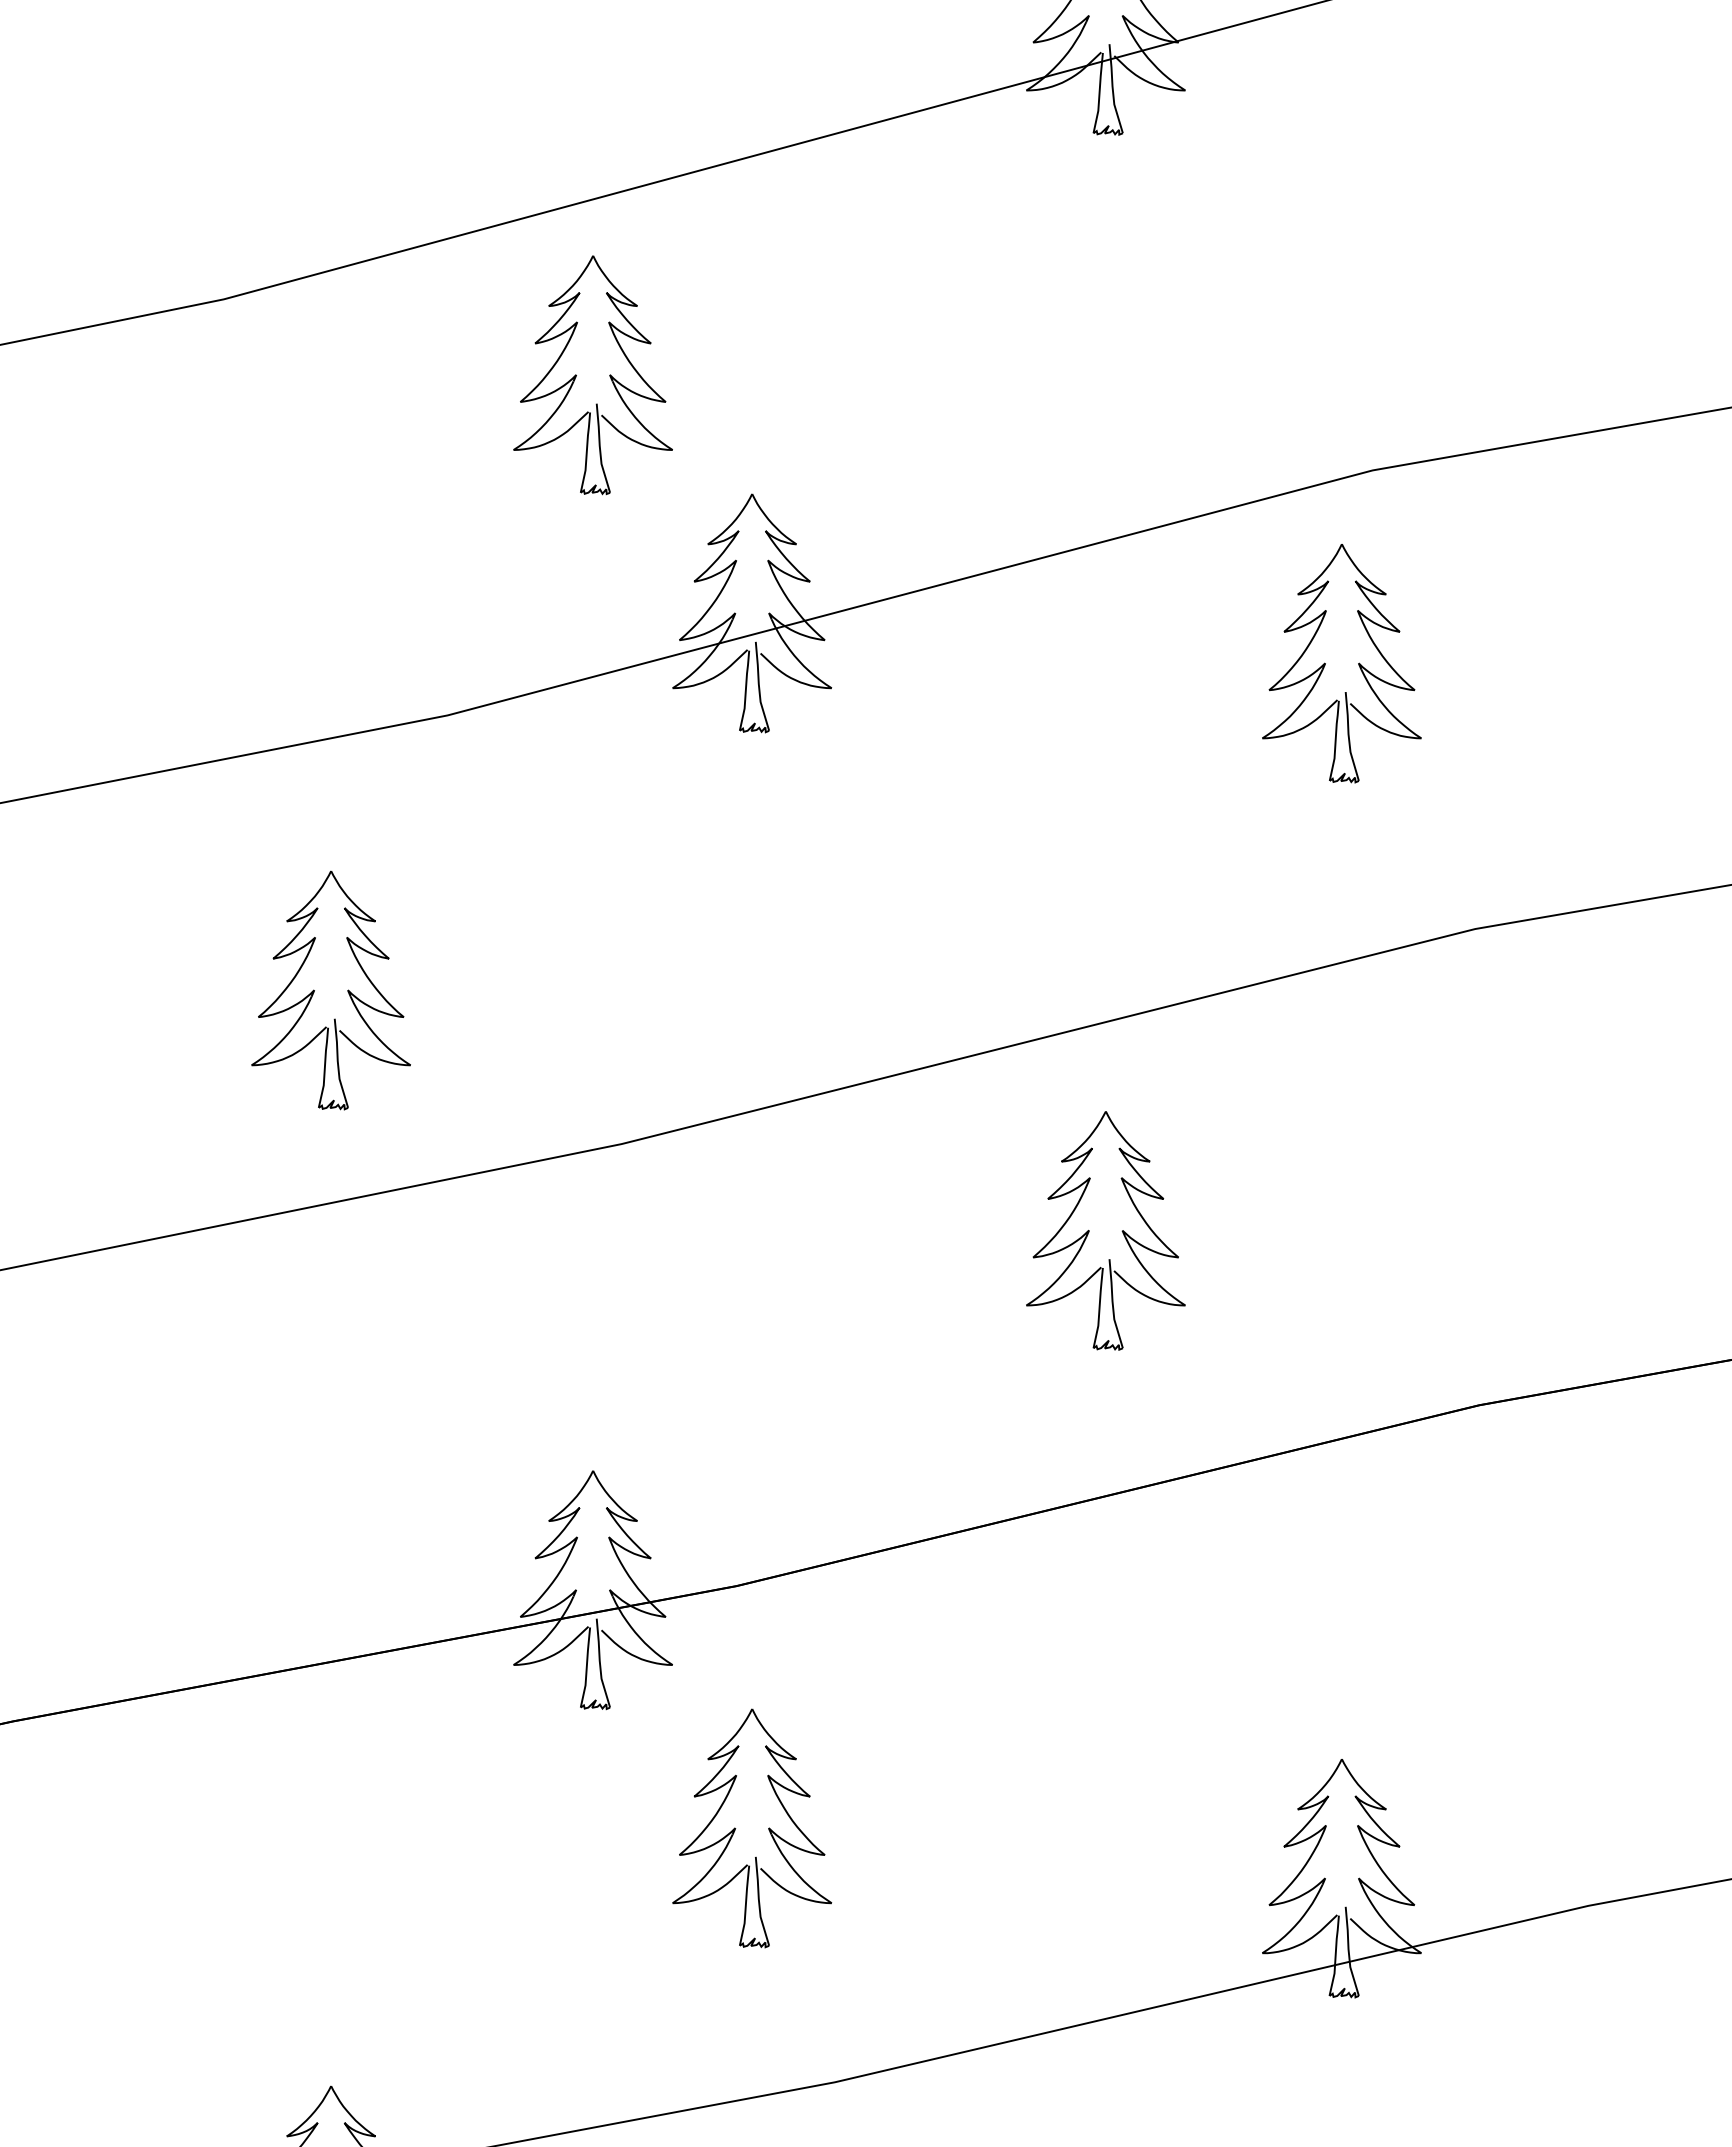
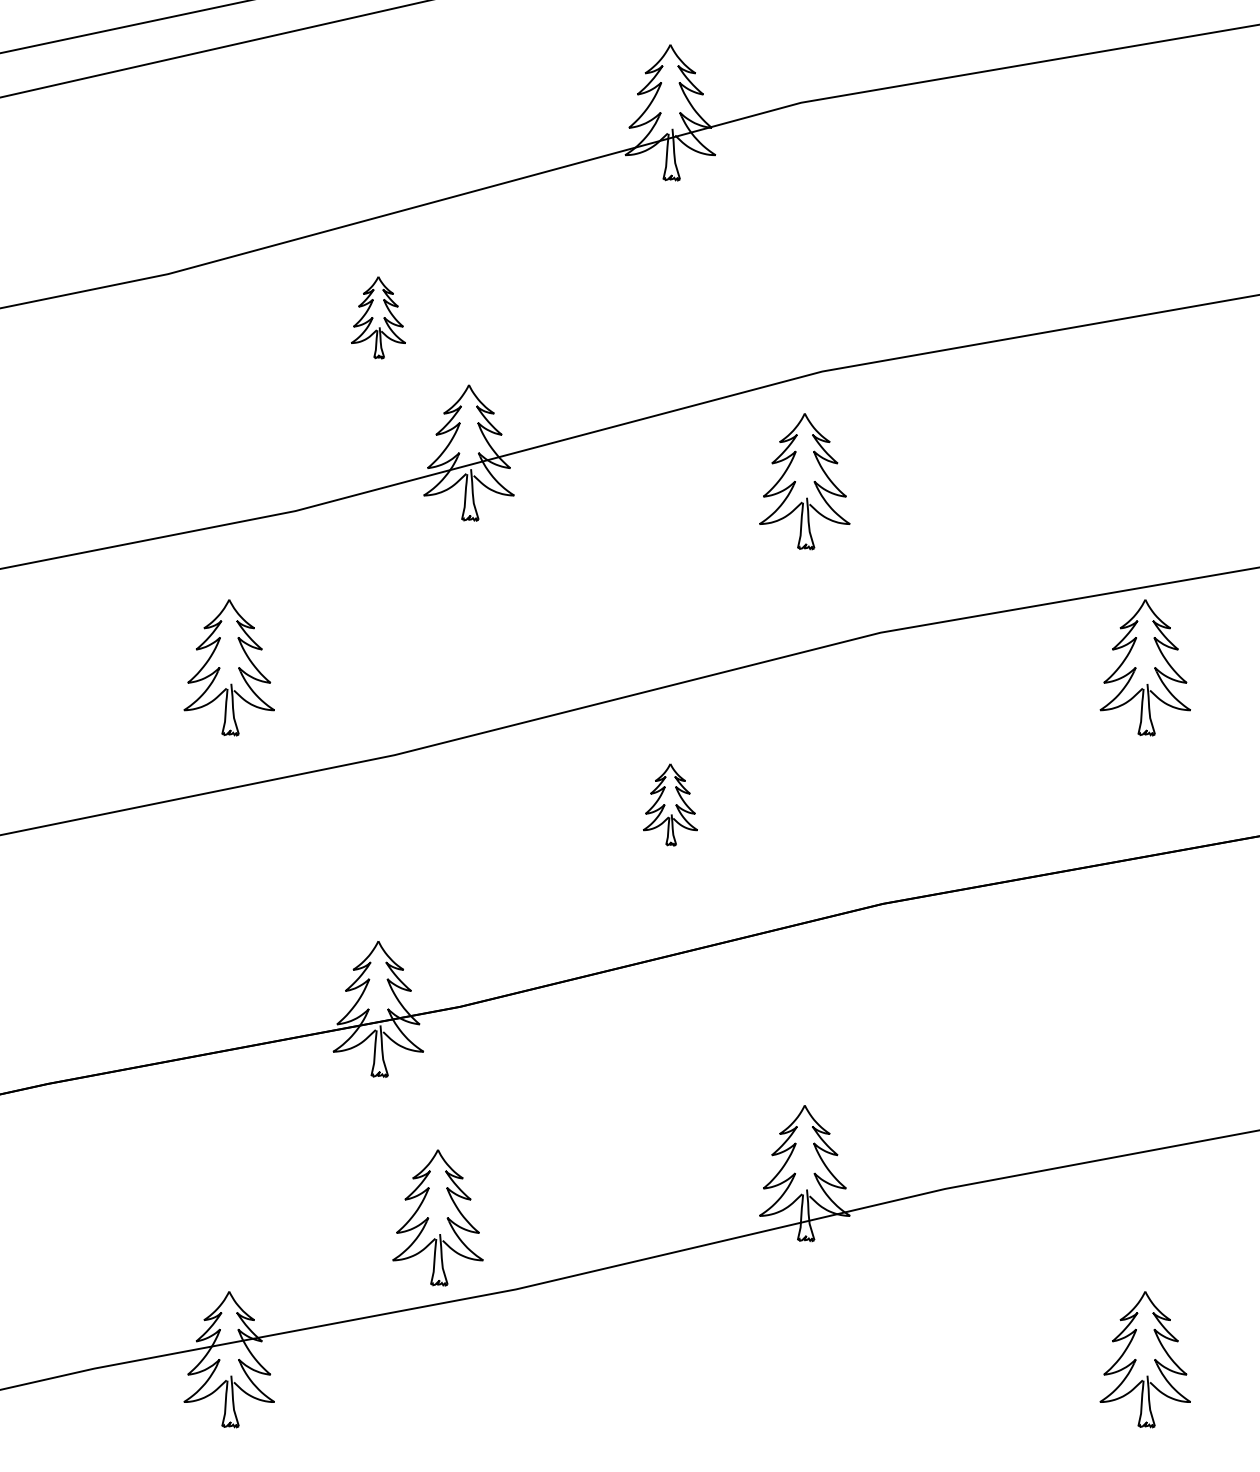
part: (593, 375) -> (378, 317), size x0.6
part: (1106, 1230) -> (670, 804), size x0.6
part: (751, 1827) -> (437, 1217), moved

